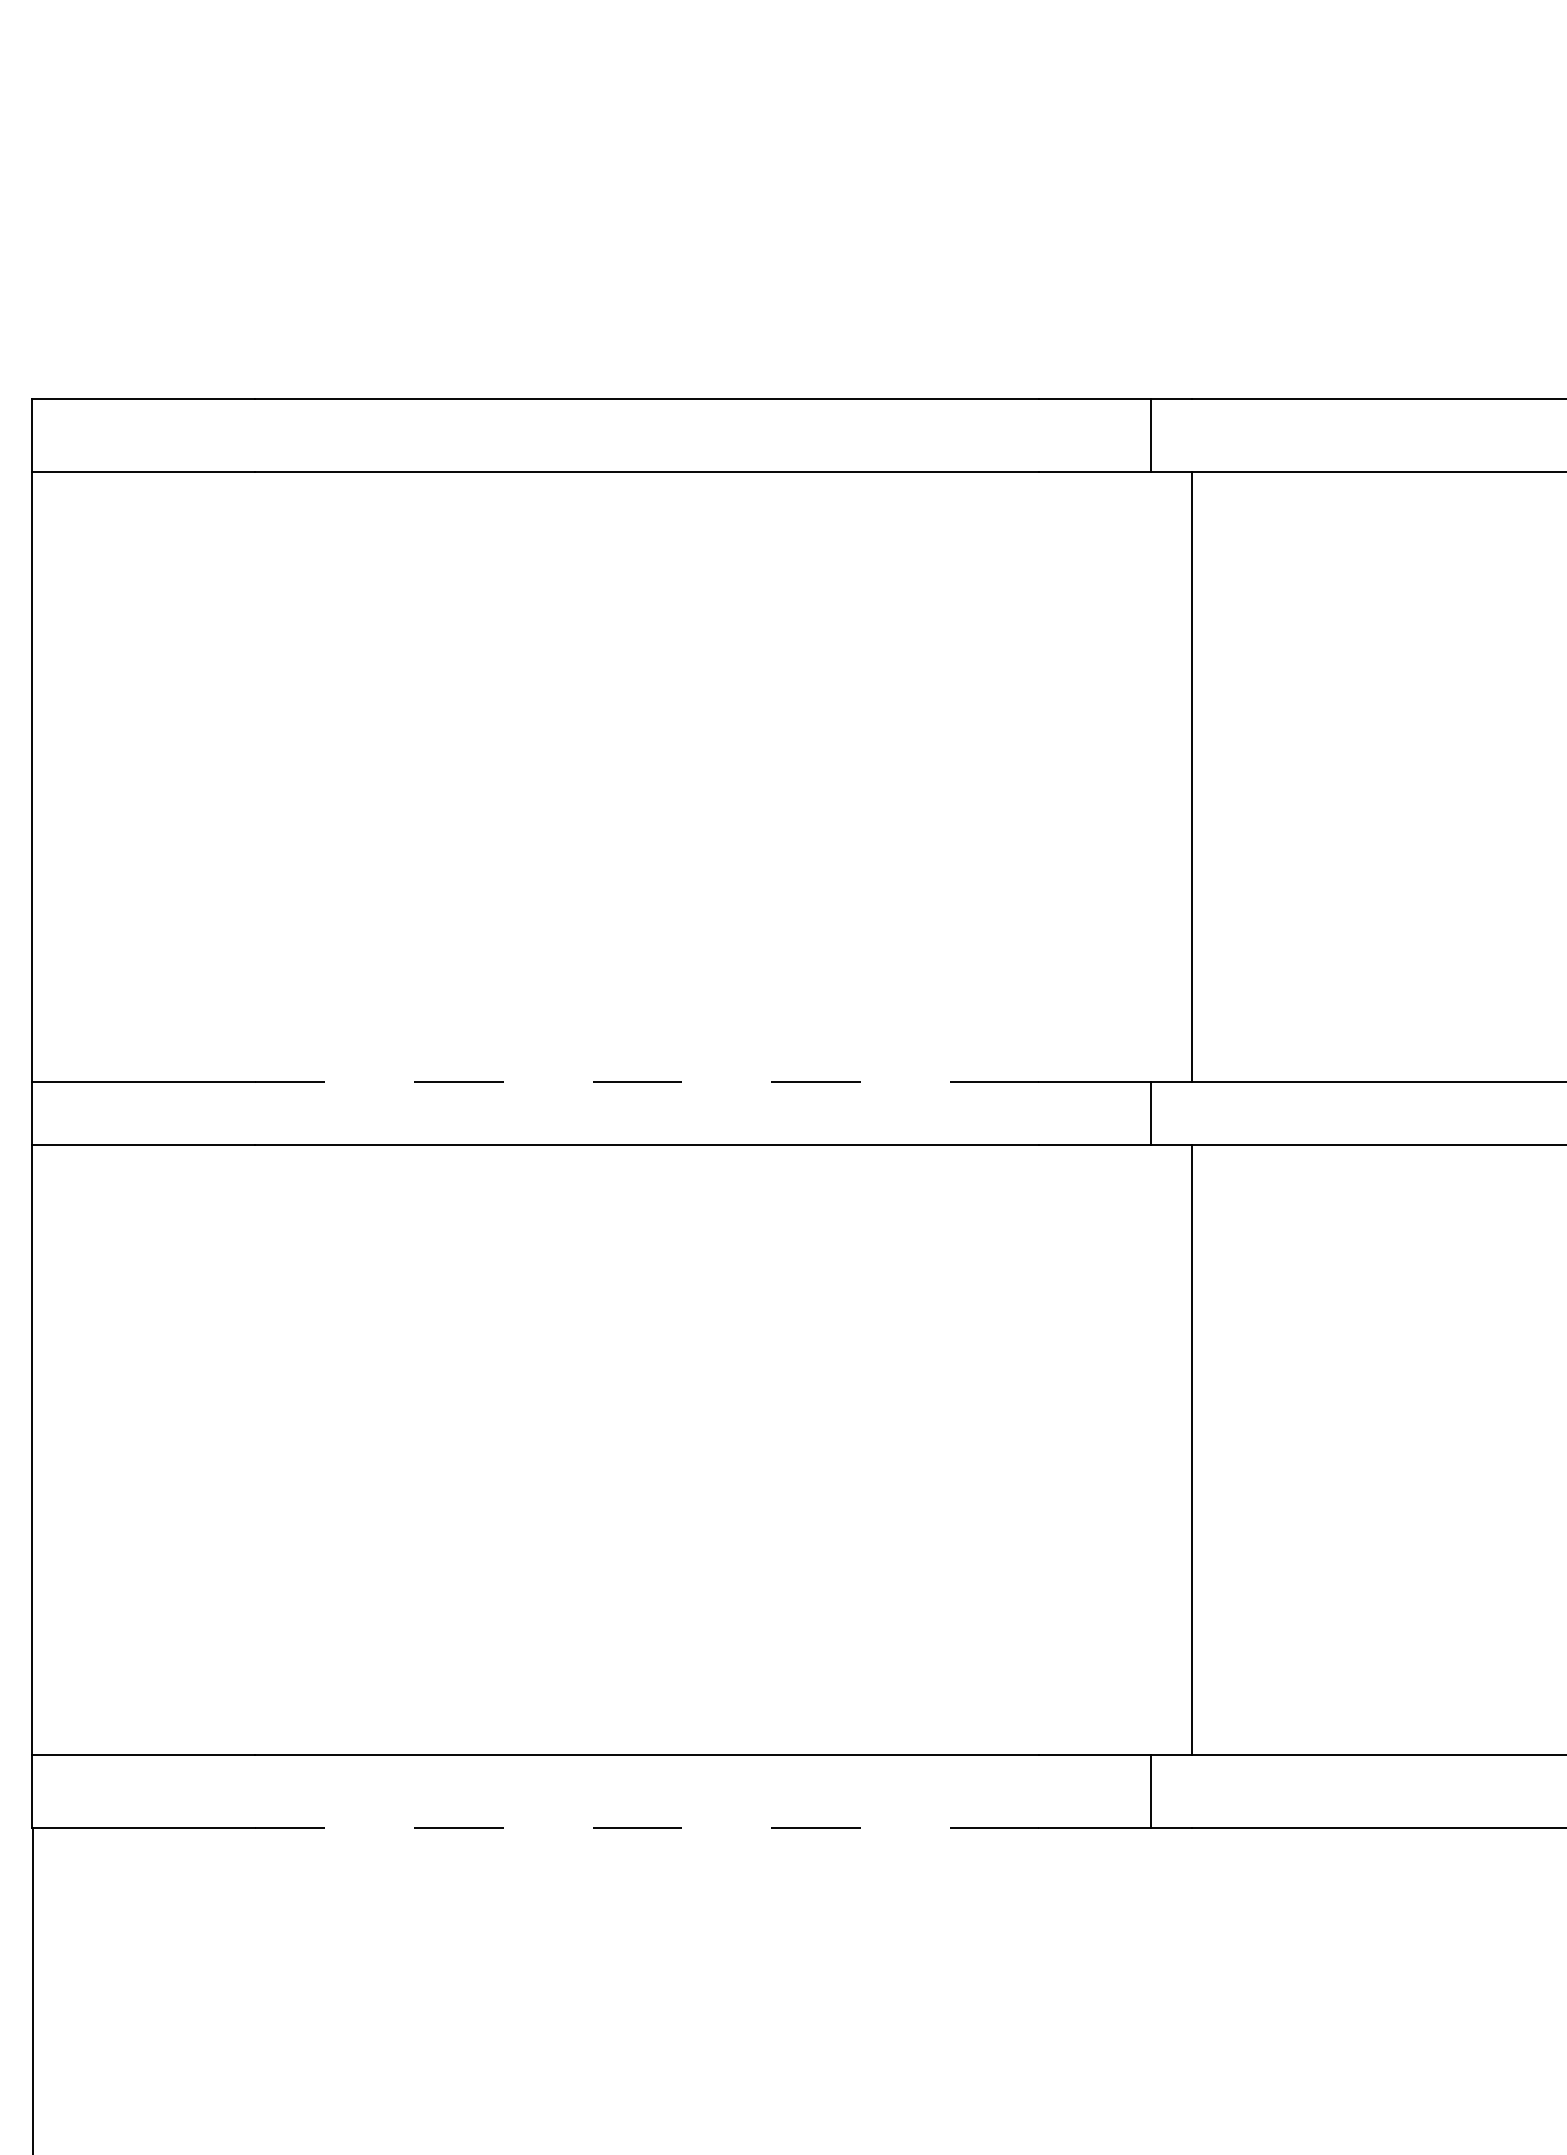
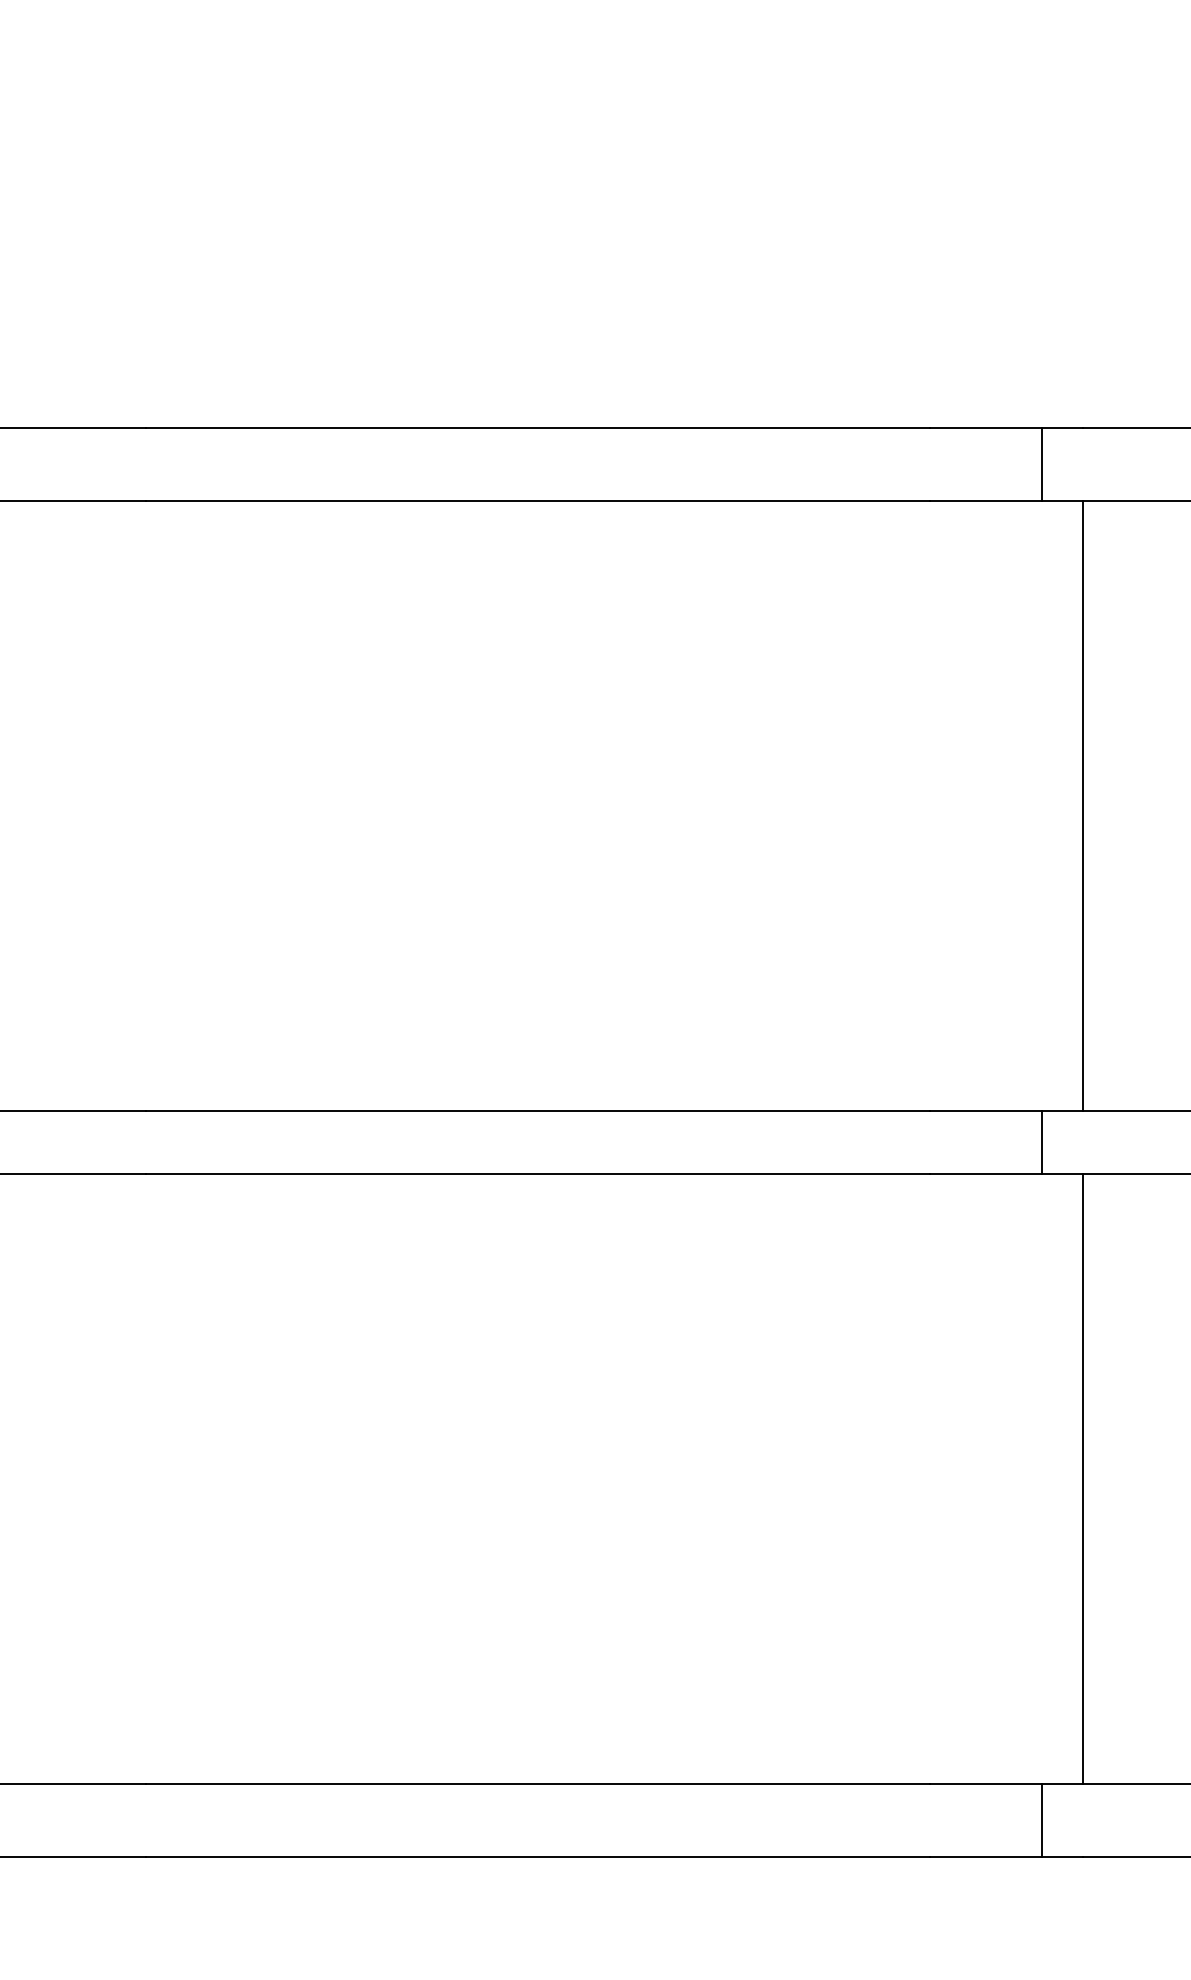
line: (646, 1082) -> (537, 1111), dashed -> solid
line: (646, 1828) -> (537, 1857), dashed -> solid

